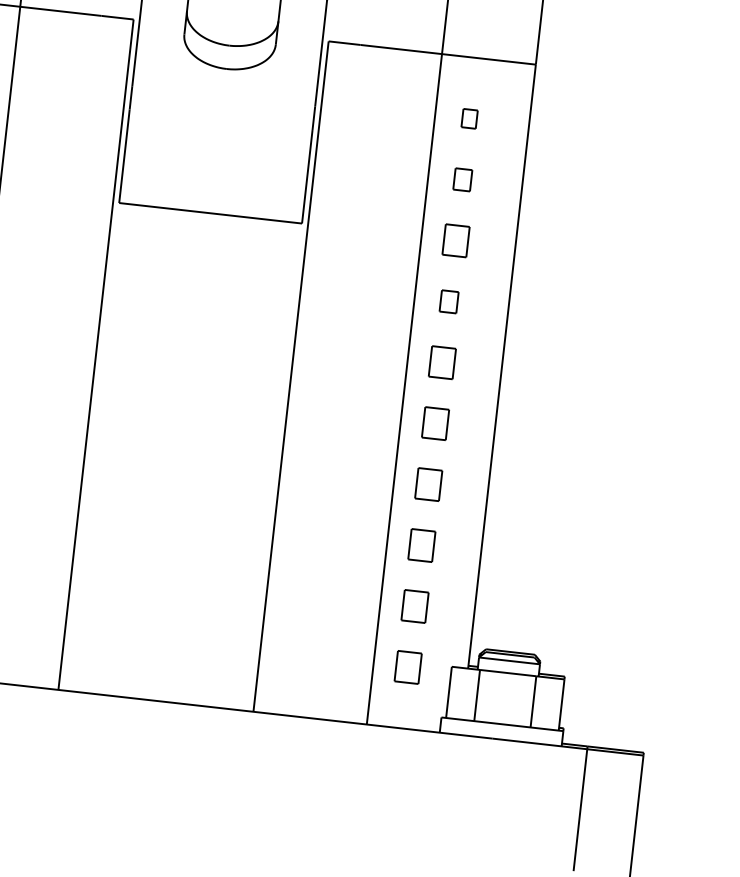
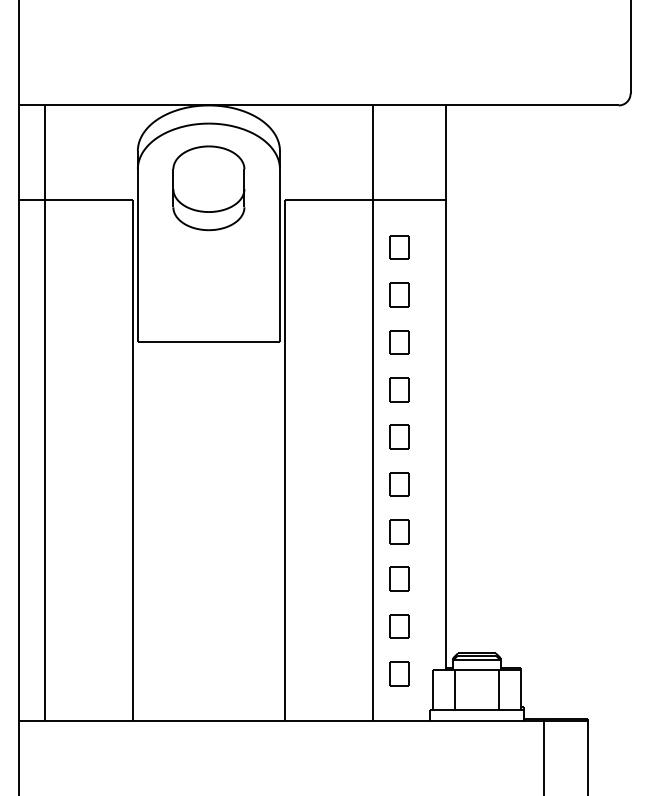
part: (469, 118) -> (399, 247), size x1.67
part: (462, 179) -> (399, 294), size x1.43
part: (448, 301) -> (399, 389), size x1.43

